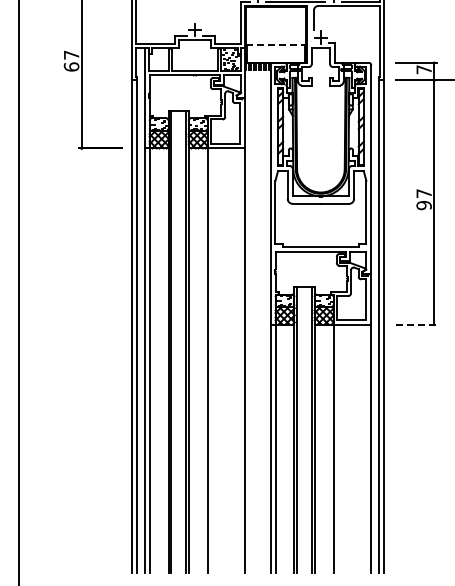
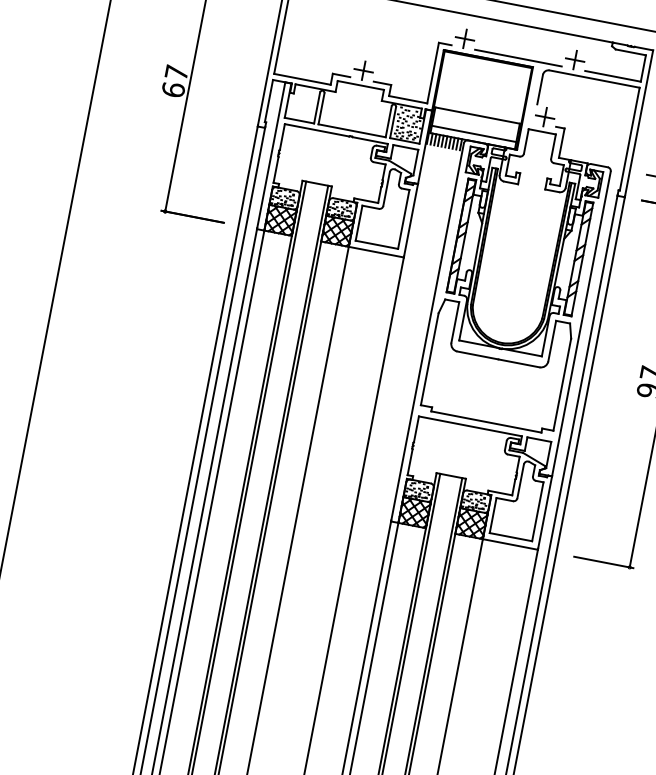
line: (276, 45) -> (478, 116), dashed -> solid
line: (276, 57) -> (474, 133), added
line: (416, 324) -> (603, 562), dashed -> solid

